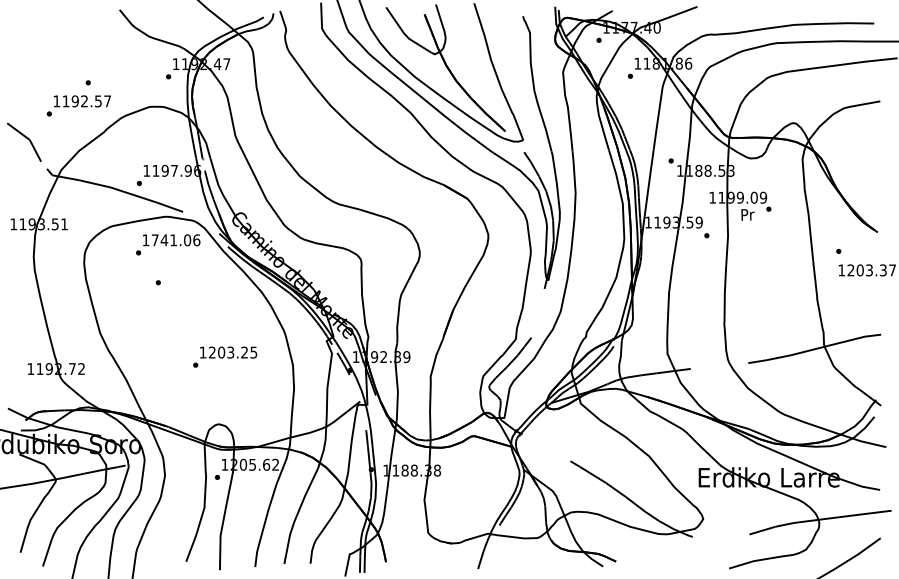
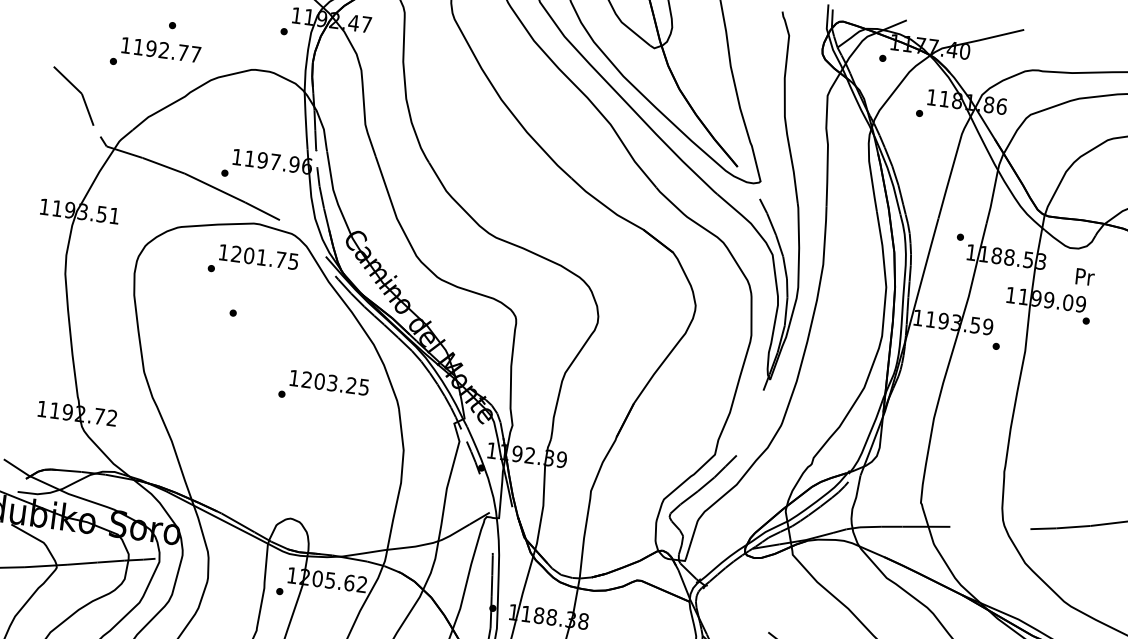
text: (98, 101) -> (183, 53), 1192.57 -> 1192.77
text: (747, 214) -> (1084, 276), moved
text: (175, 240) -> (264, 258), 1741.06 -> 1201.75
text: (225, 356) -> (324, 387), moved

